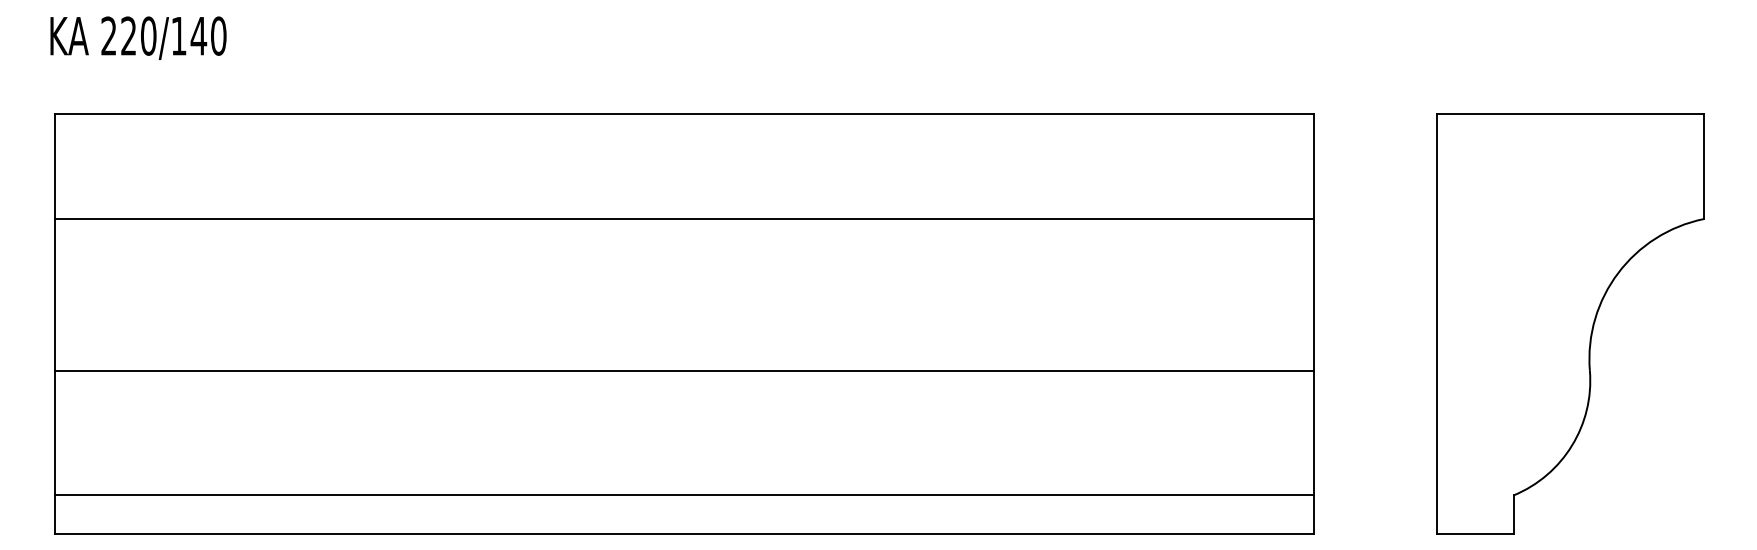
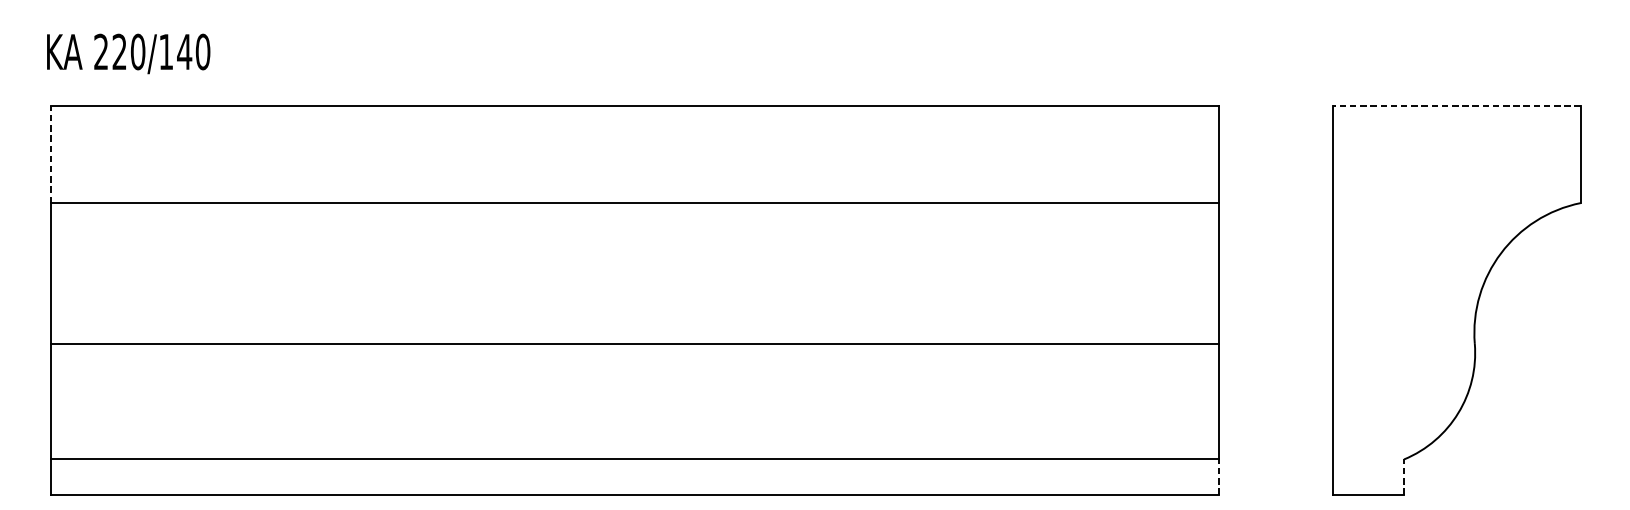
text: (138, 37) -> (128, 53), moved
line: (1570, 114) -> (1456, 106), solid -> dashed
line: (55, 166) -> (51, 154), solid -> dashed
line: (1313, 514) -> (1218, 477), solid -> dashed
line: (1513, 514) -> (1403, 477), solid -> dashed

